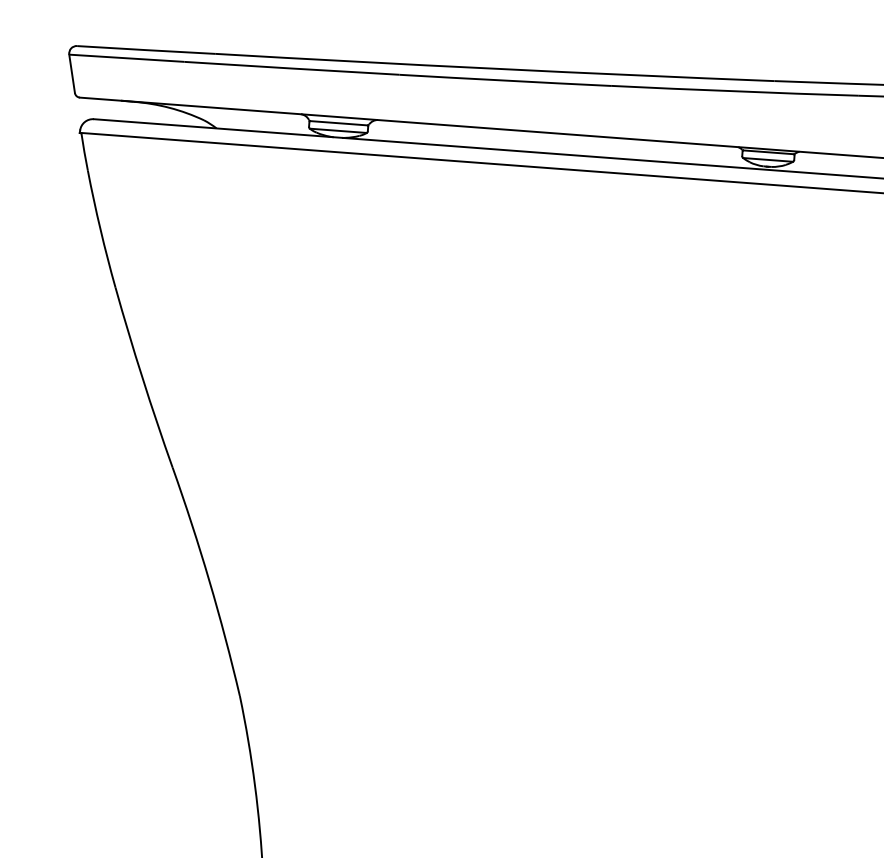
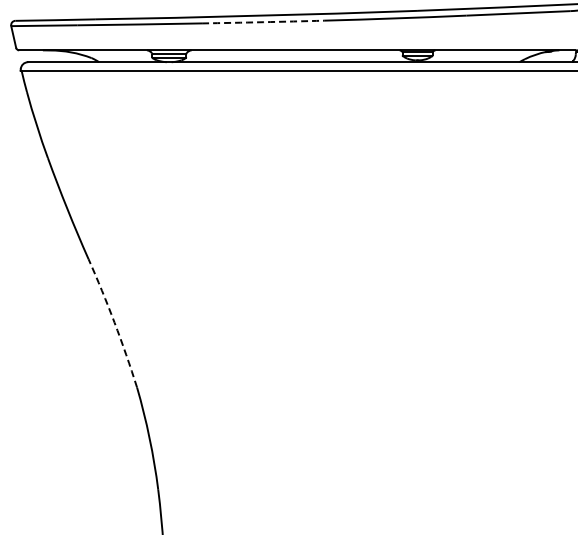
arc: (505, 81) -> (263, 22), solid -> dashed
arc: (209, 580) -> (114, 322), solid -> dashed

